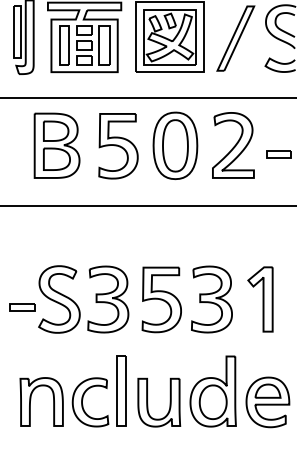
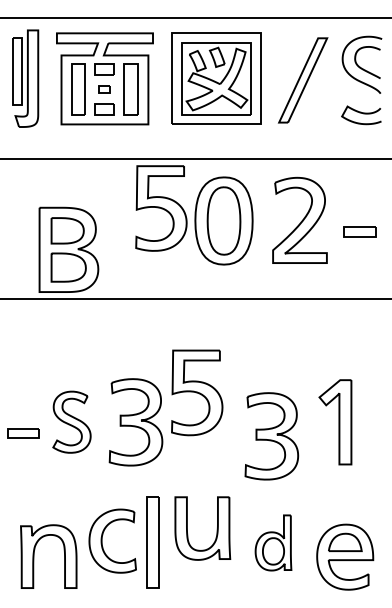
part: (84, 45) -> (104, 89), size x0.6
part: (56, 145) -> (68, 249), moved
part: (118, 146) -> (161, 208), moved
part: (59, 298) -> (71, 421), size x0.7
part: (162, 299) -> (197, 392), moved
part: (211, 299) -> (271, 436), moved
part: (213, 391) -> (273, 542), size x0.6
part: (82, 401) -> (102, 540), moved
part: (169, 403) -> (216, 529), moved

